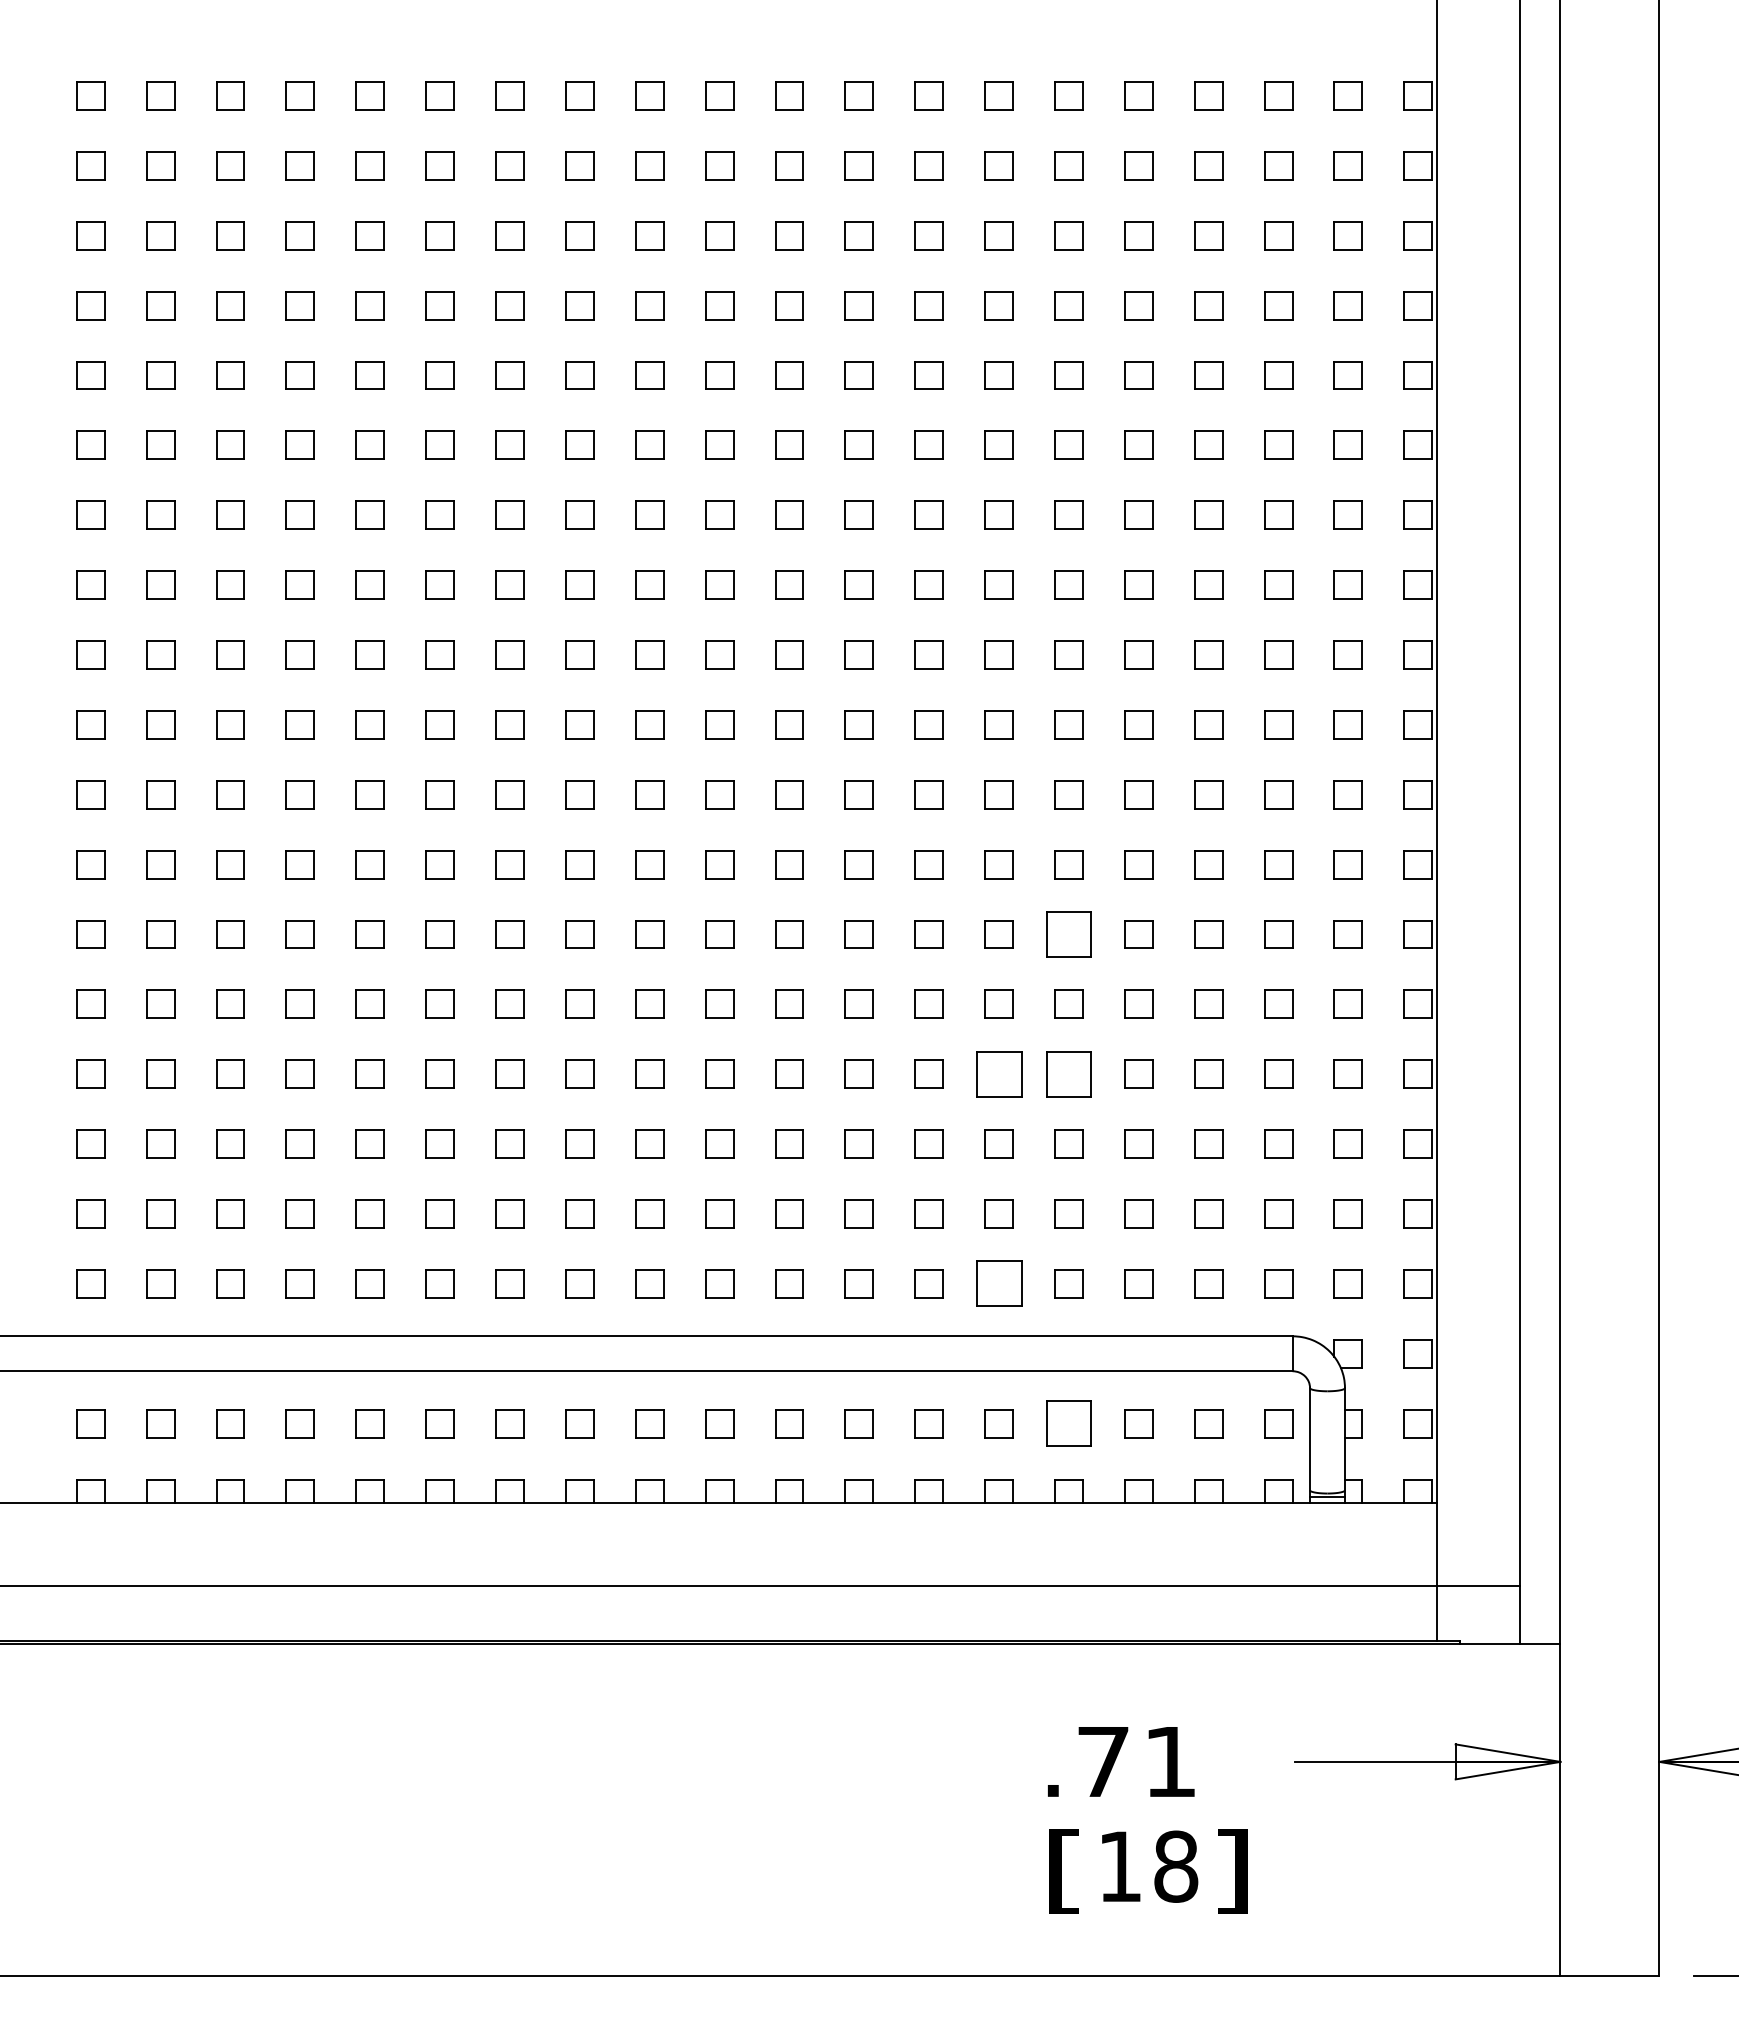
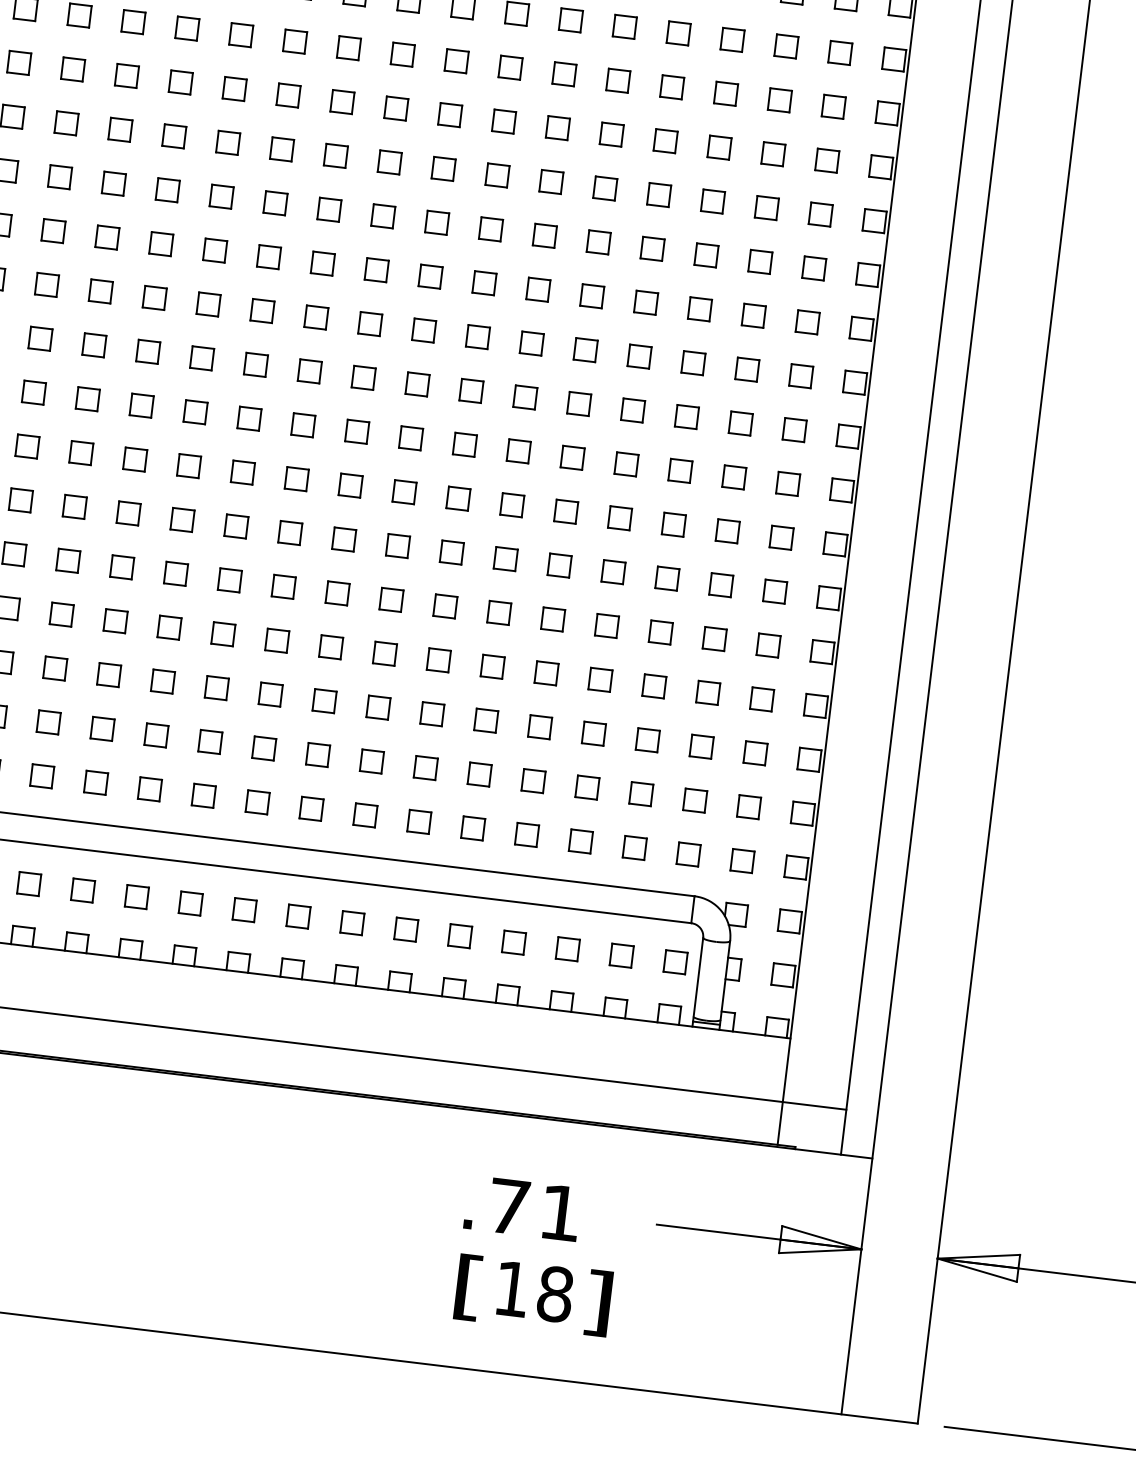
part: (1068, 934) -> (559, 565), size x0.62
part: (998, 1073) -> (492, 666), size x0.62
part: (1068, 1073) -> (546, 672), size x0.62
part: (998, 1283) -> (472, 828), size x0.62
part: (1068, 1423) -> (513, 942), size x0.62

